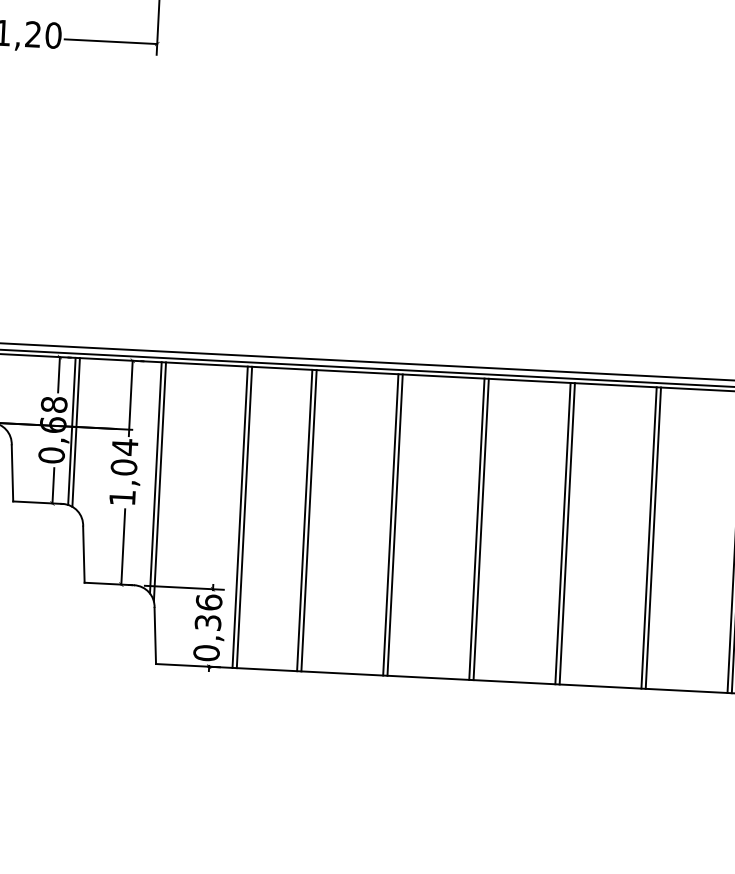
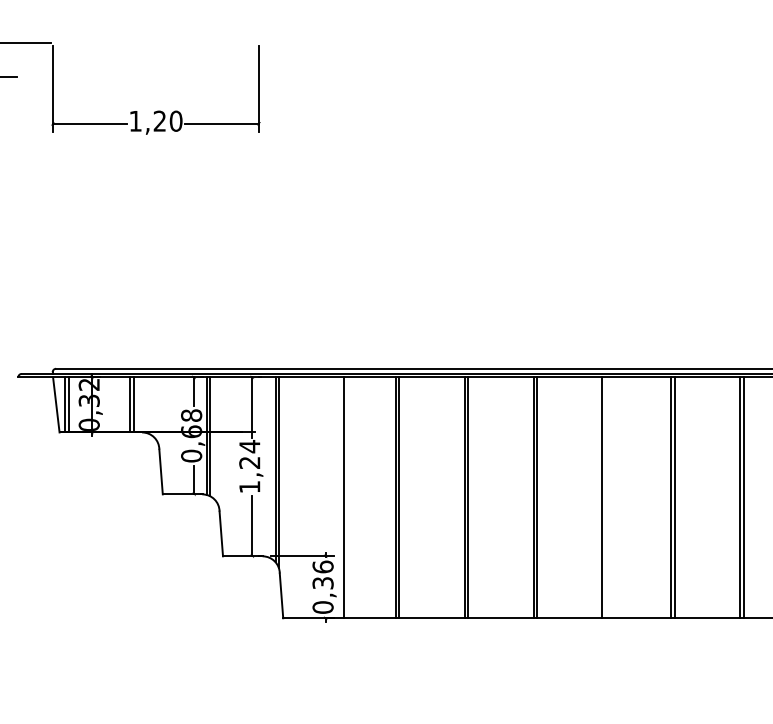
text: (123, 467) -> (249, 462), 1,04 -> 1,24
line: (244, 517) -> (347, 497), removed
line: (566, 533) -> (605, 497), removed

